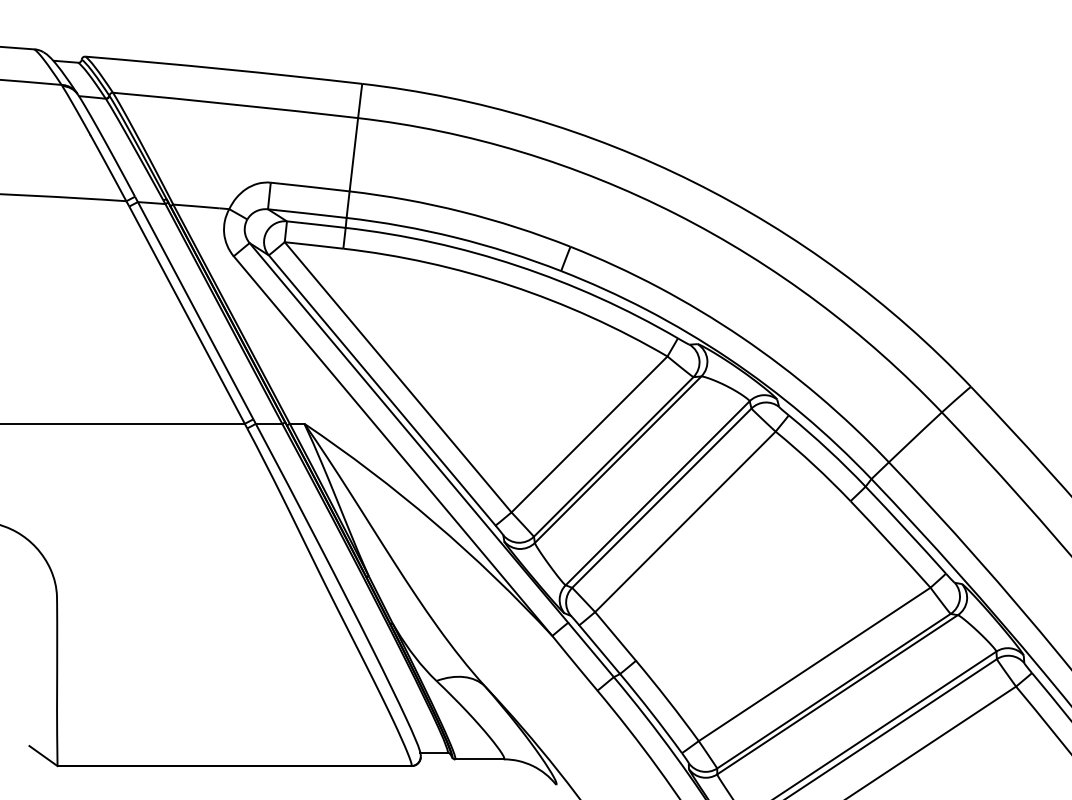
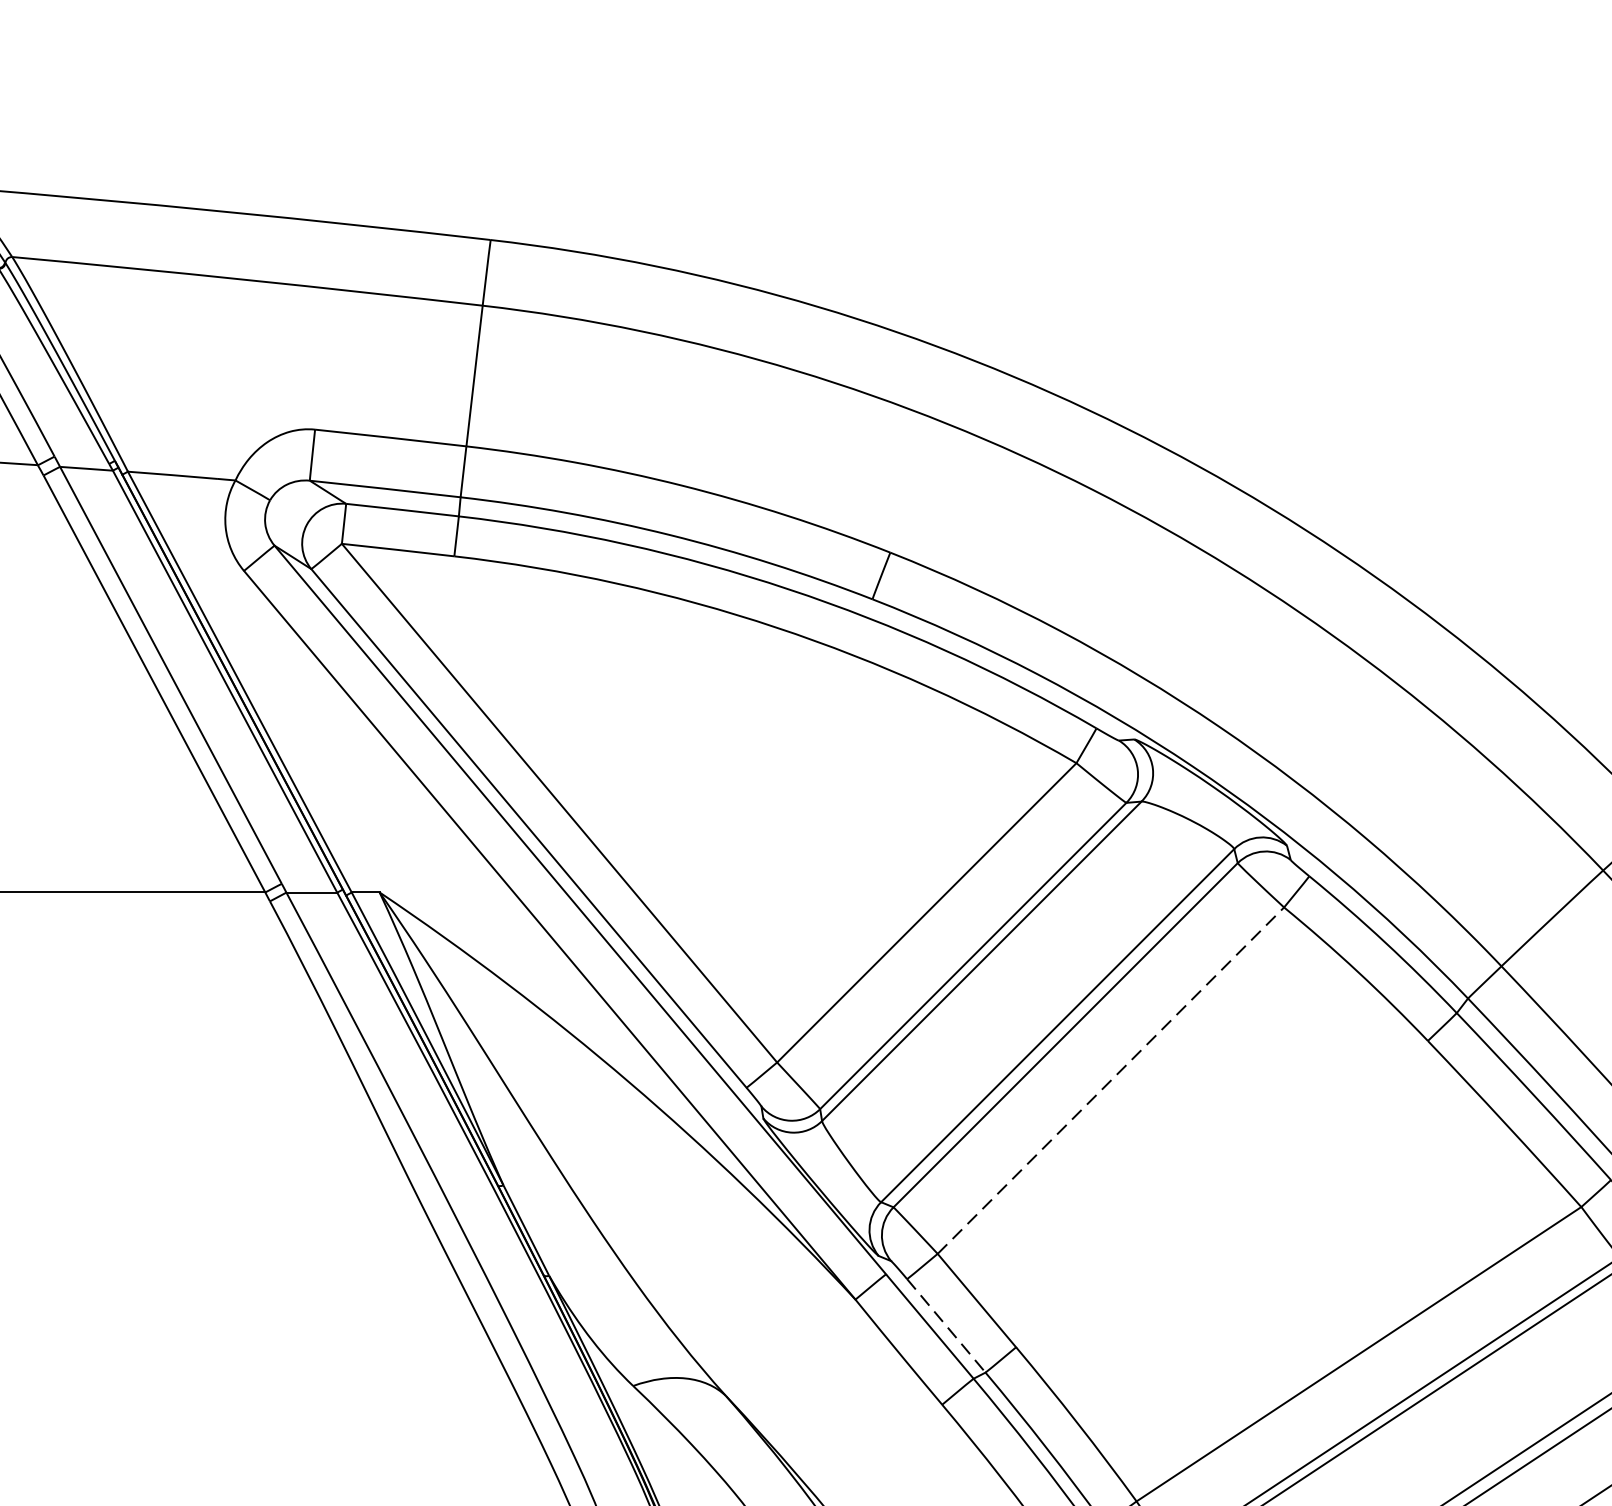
line: (685, 521) -> (1111, 1079), solid -> dashed
line: (599, 649) -> (945, 1325), solid -> dashed

